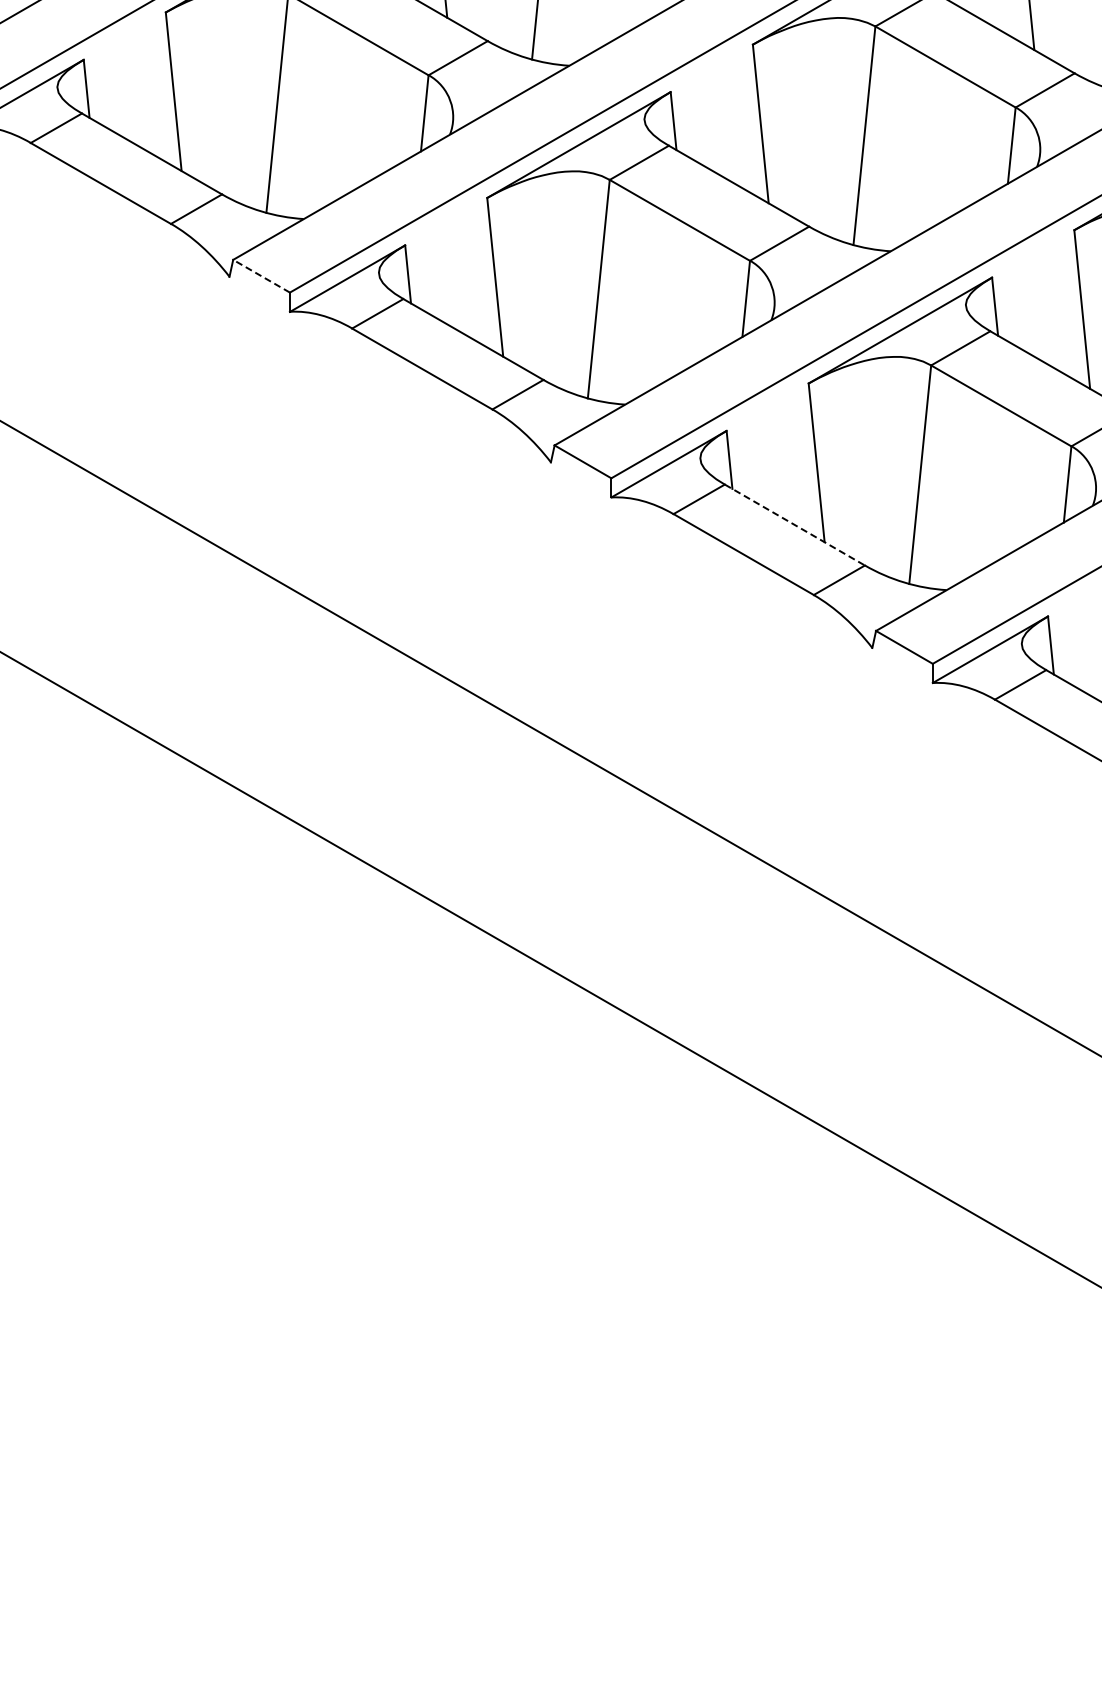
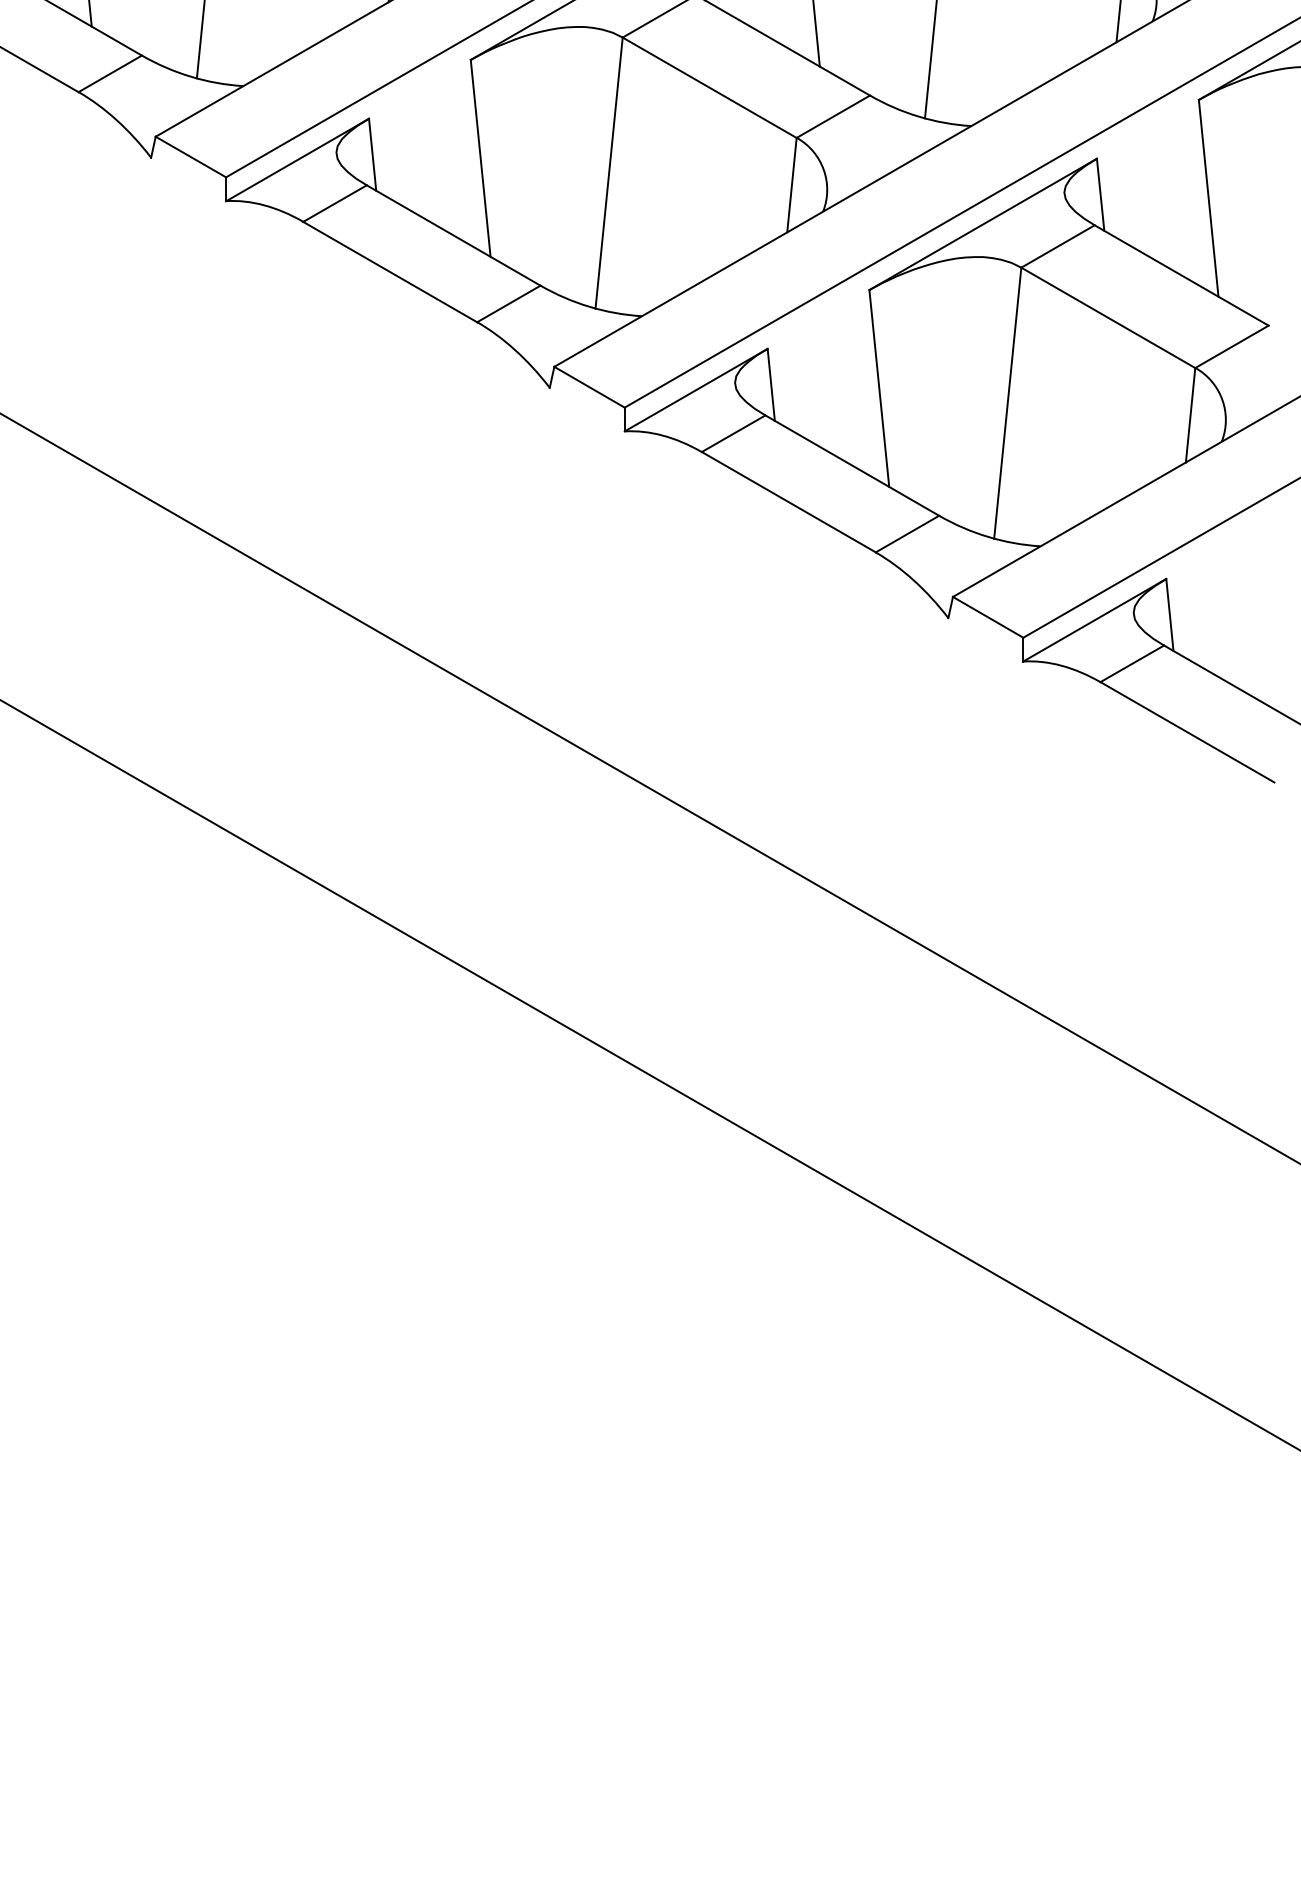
line: (261, 276) -> (190, 157), dashed -> solid
line: (794, 525) -> (851, 466), dashed -> solid

